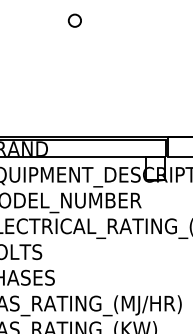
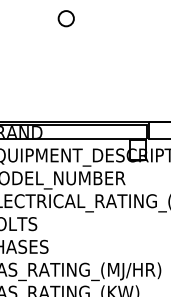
circle: (75, 20) -> (66, 18), size x1.4

